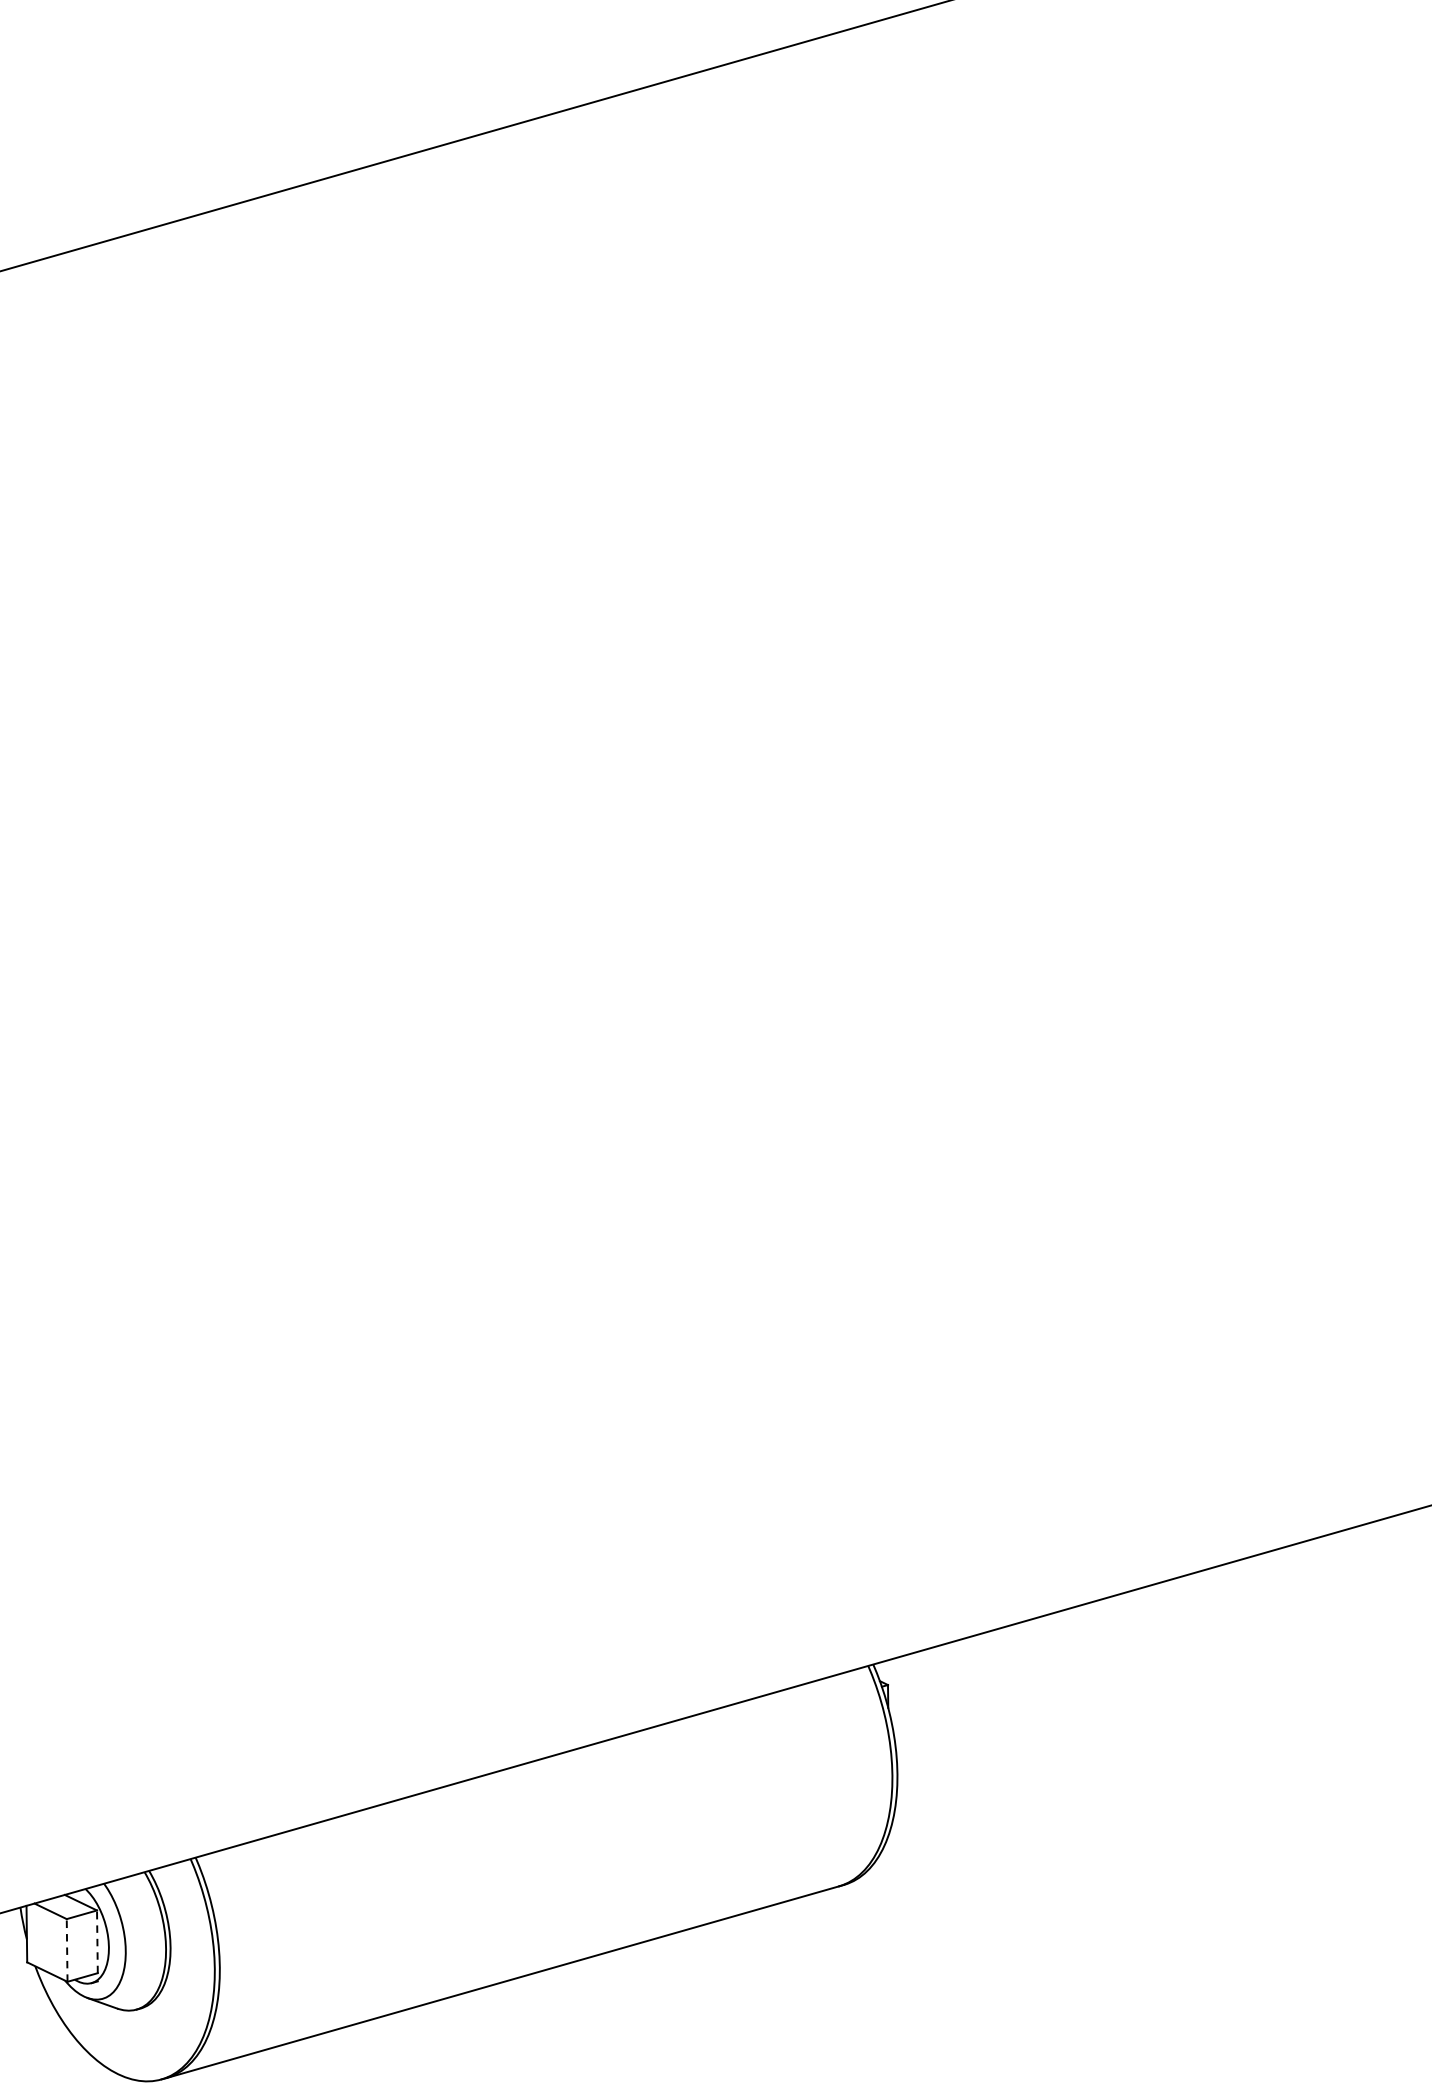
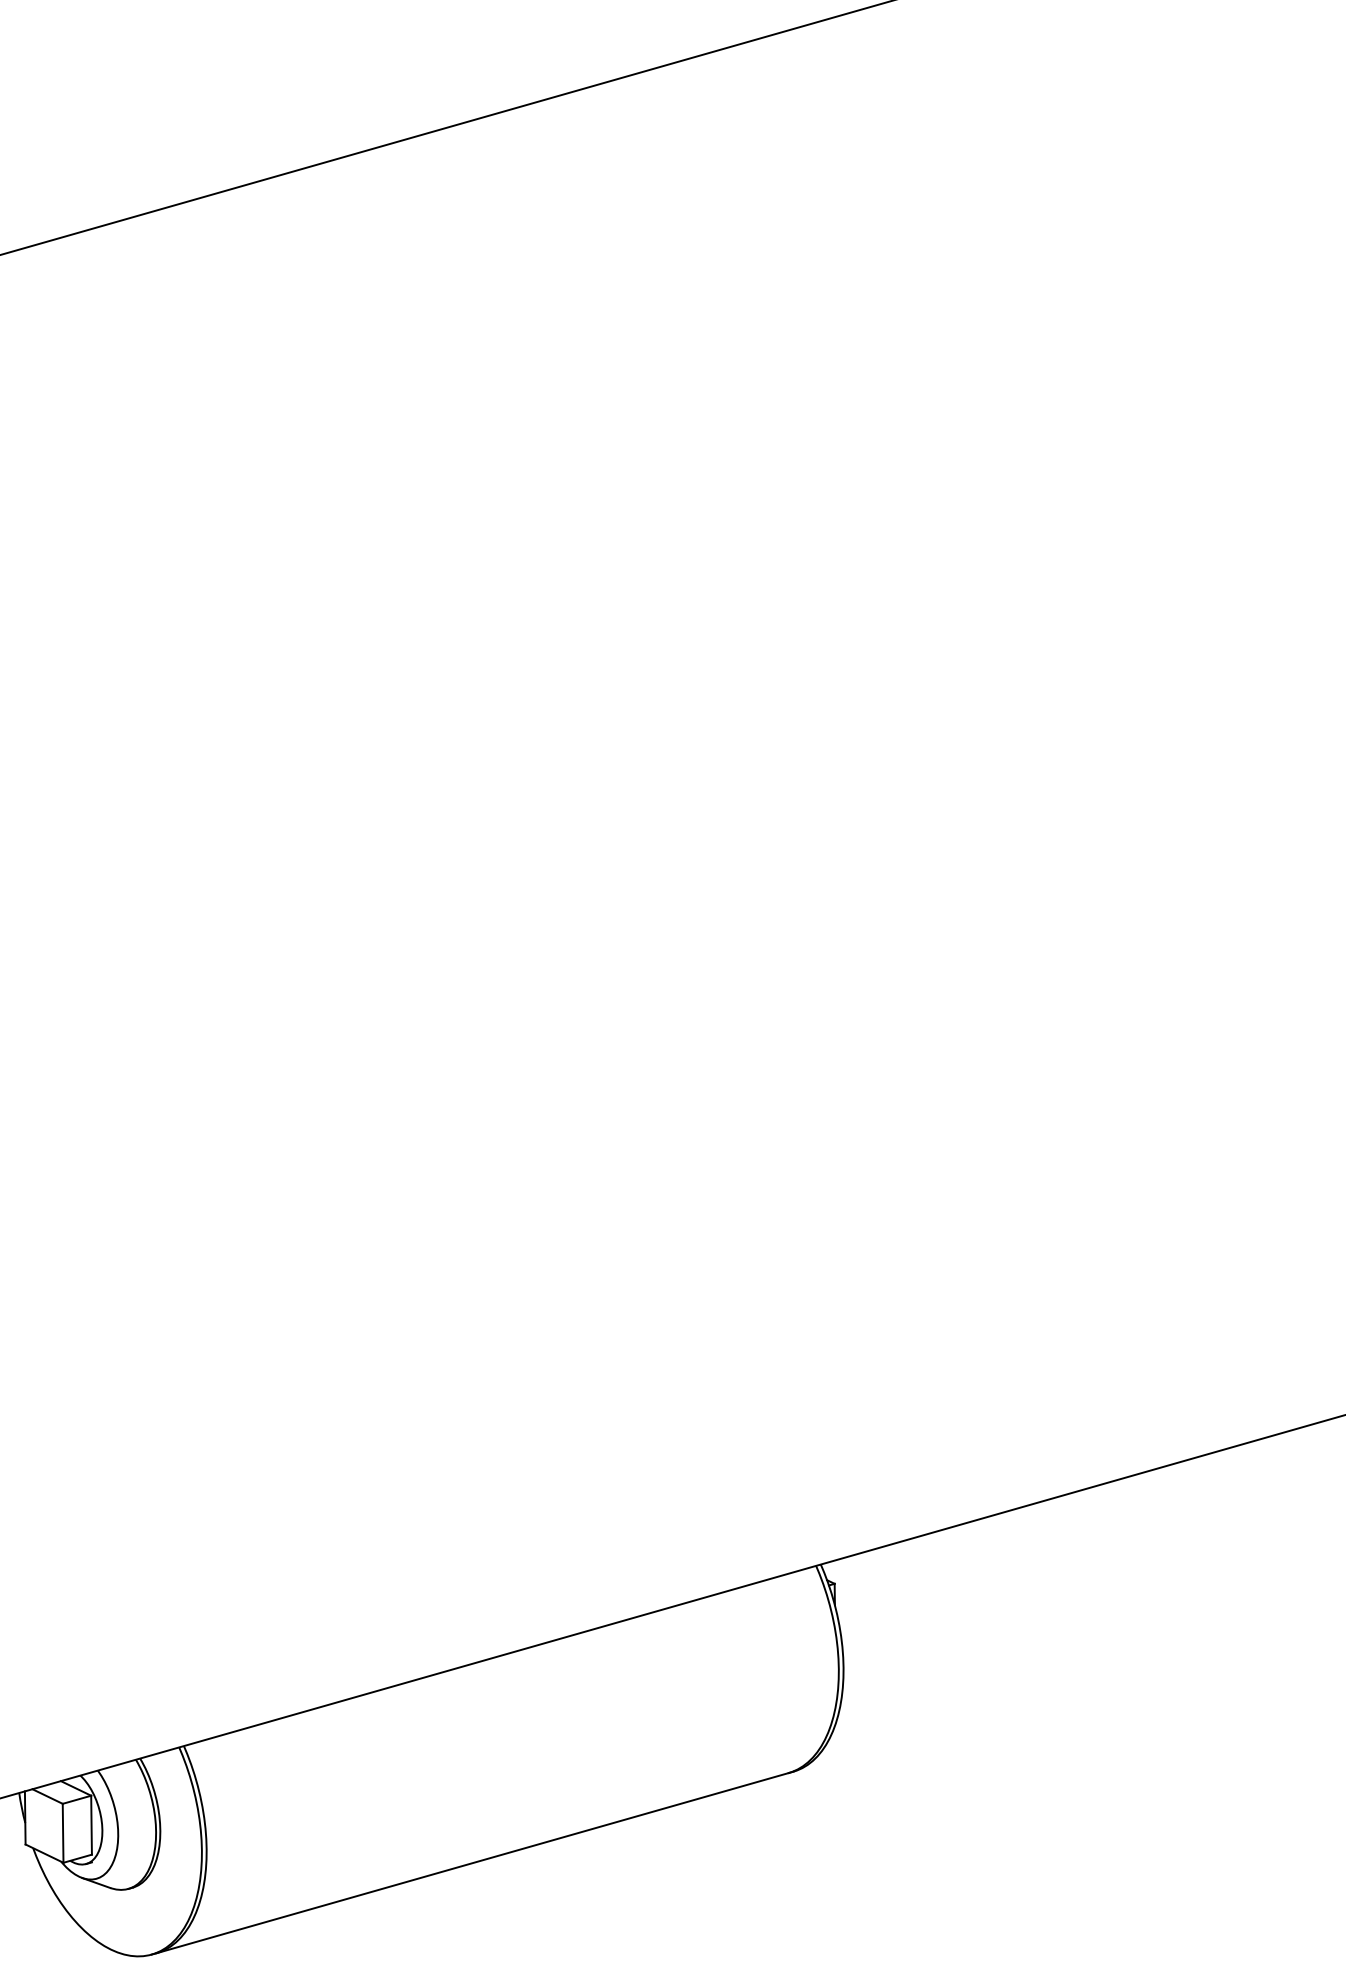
line: (97, 1941) -> (91, 1824), dashed -> solid
line: (67, 1949) -> (63, 1832), dashed -> solid

